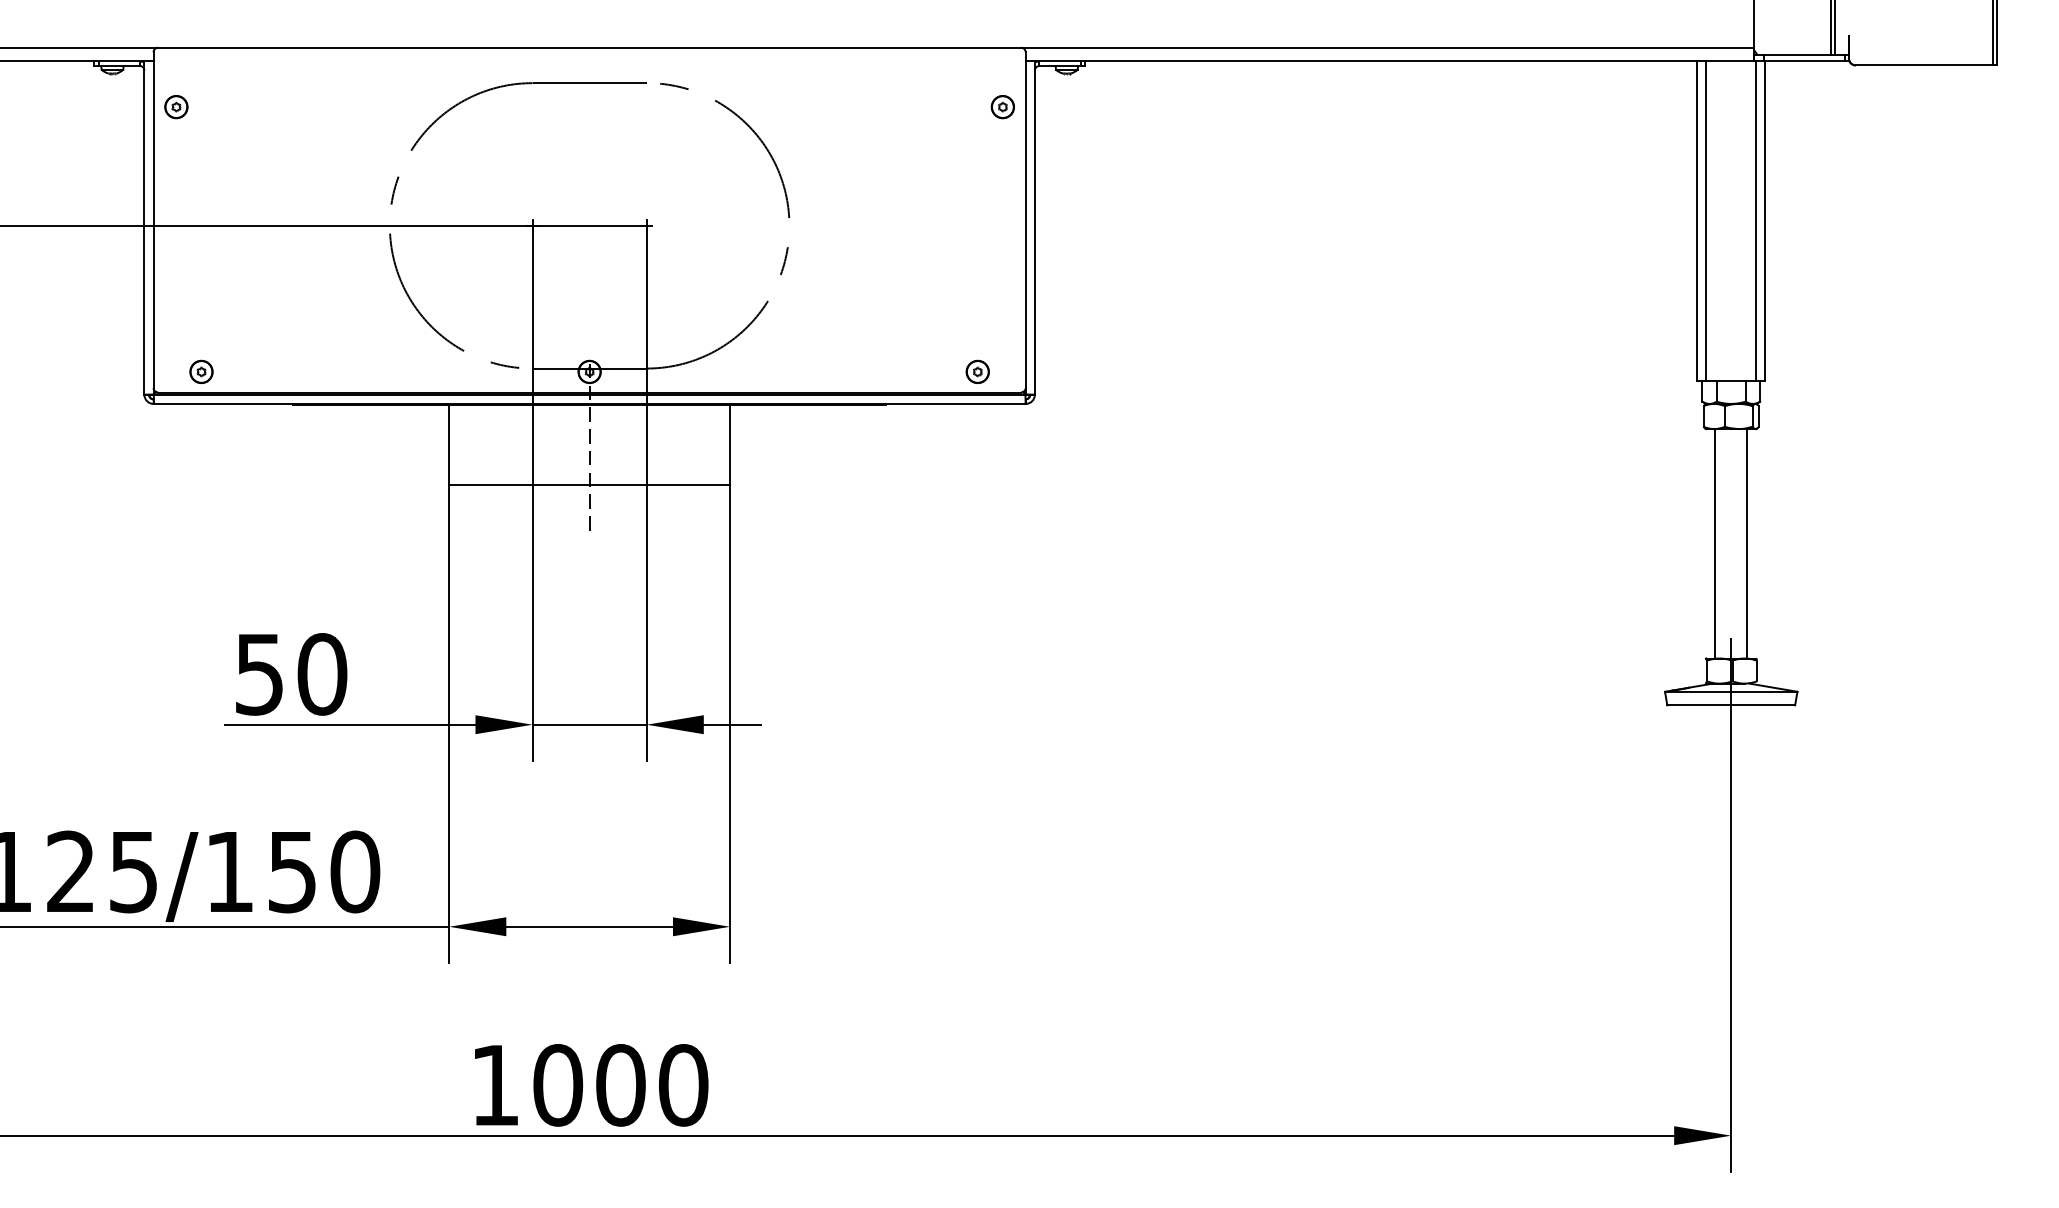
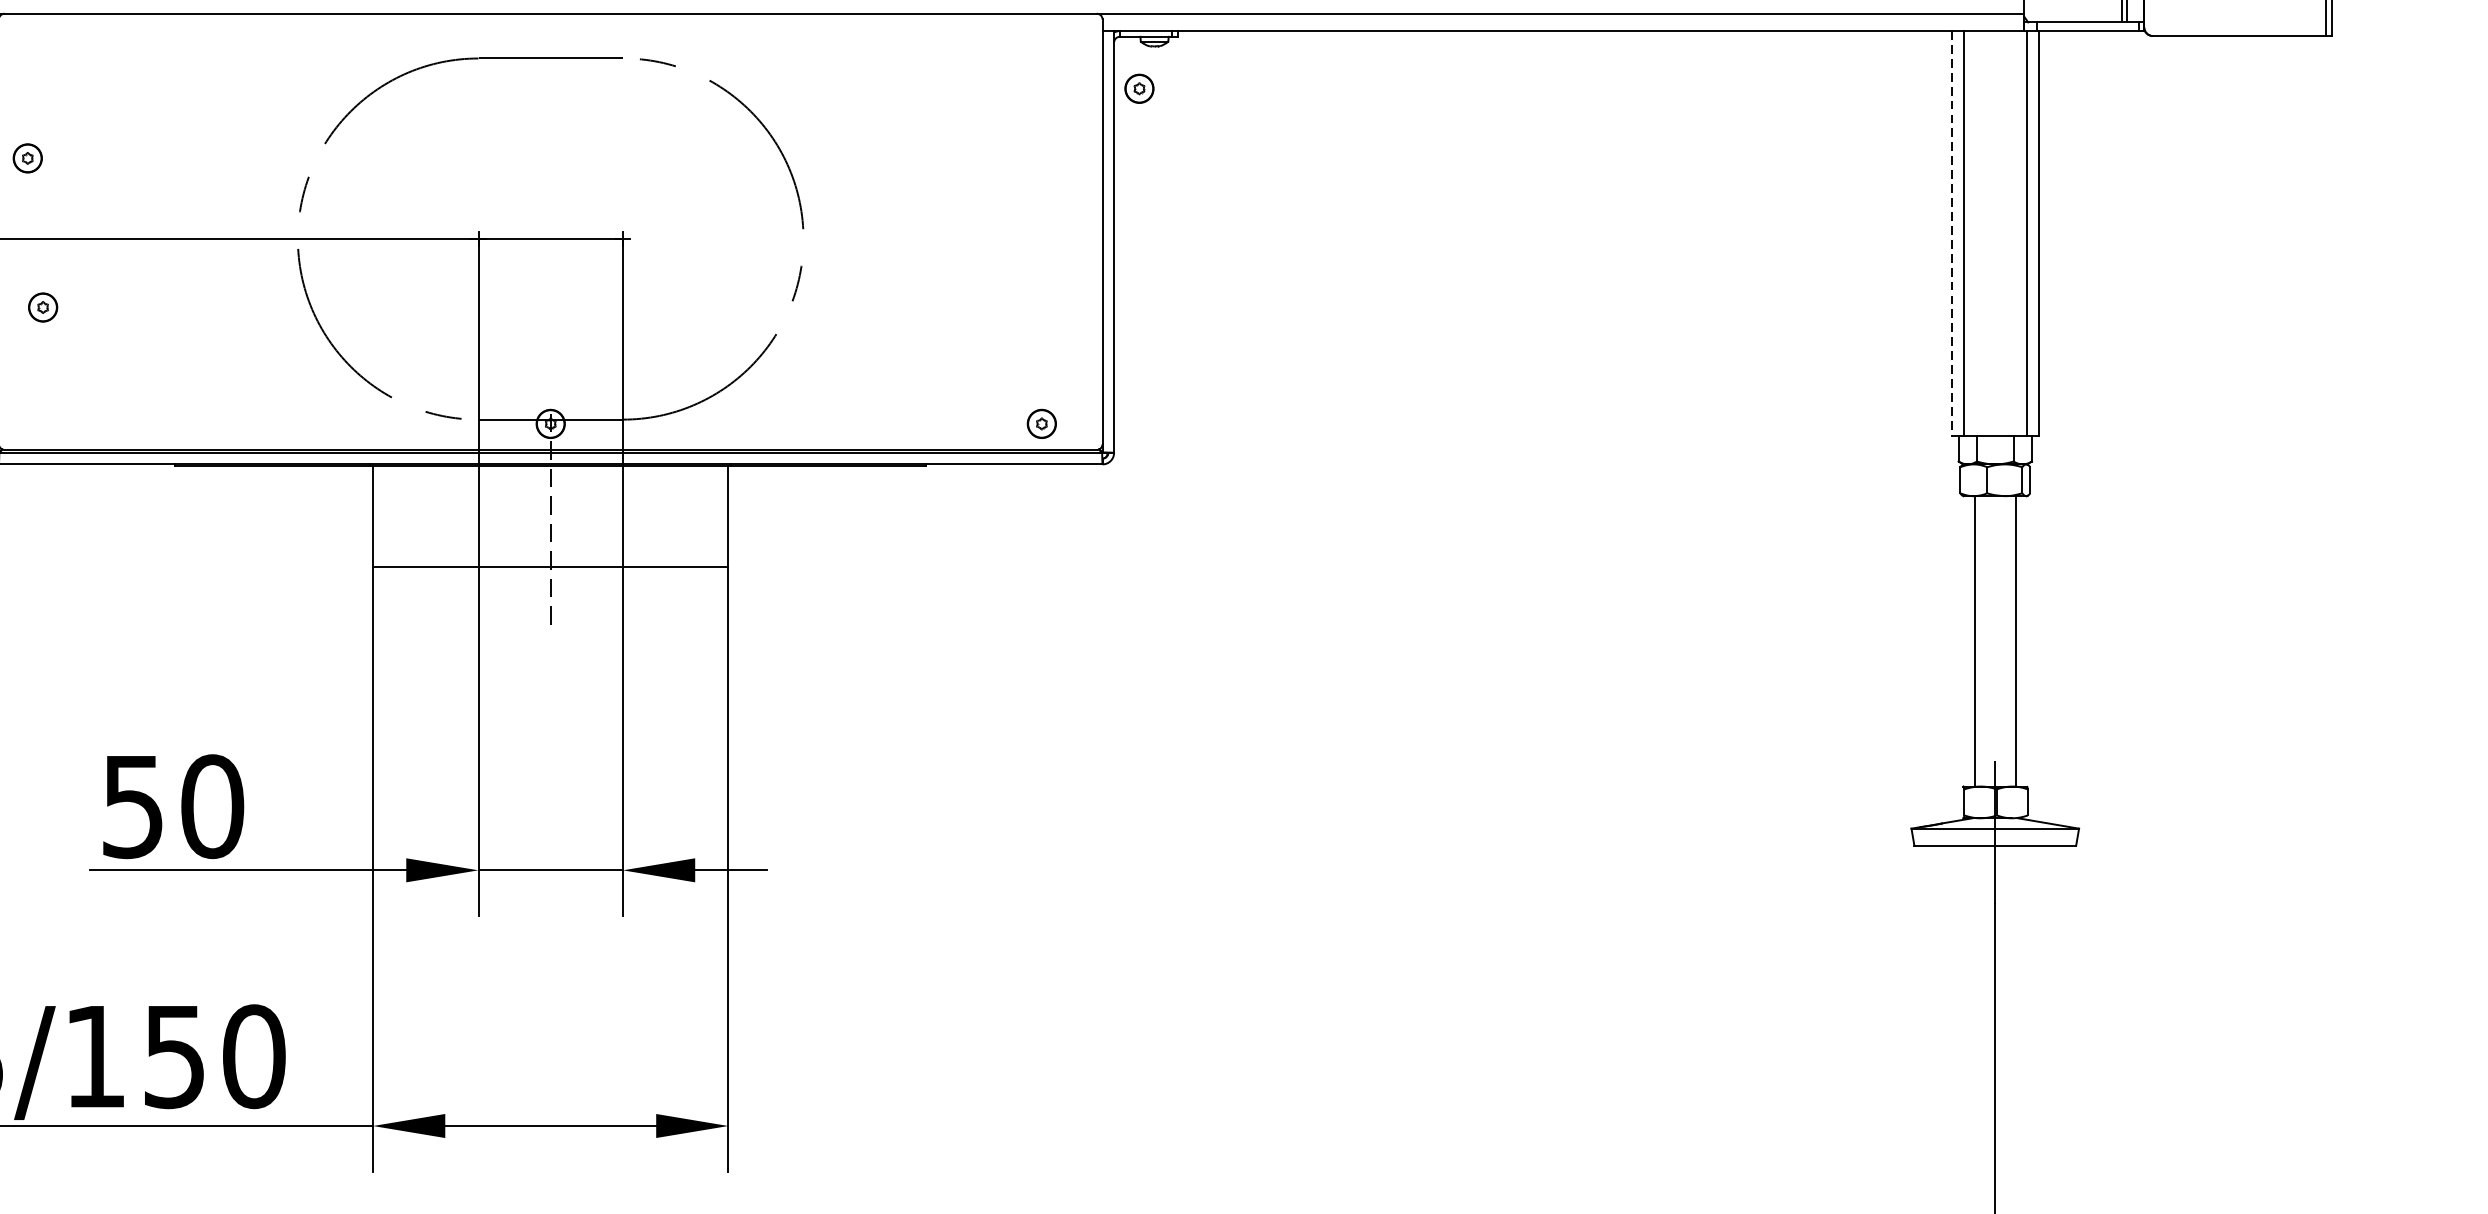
part: (176, 107) -> (27, 158), moved
part: (1002, 107) -> (1138, 89), moved
line: (1696, 221) -> (1951, 233), solid -> dashed
part: (201, 371) -> (43, 306), moved

